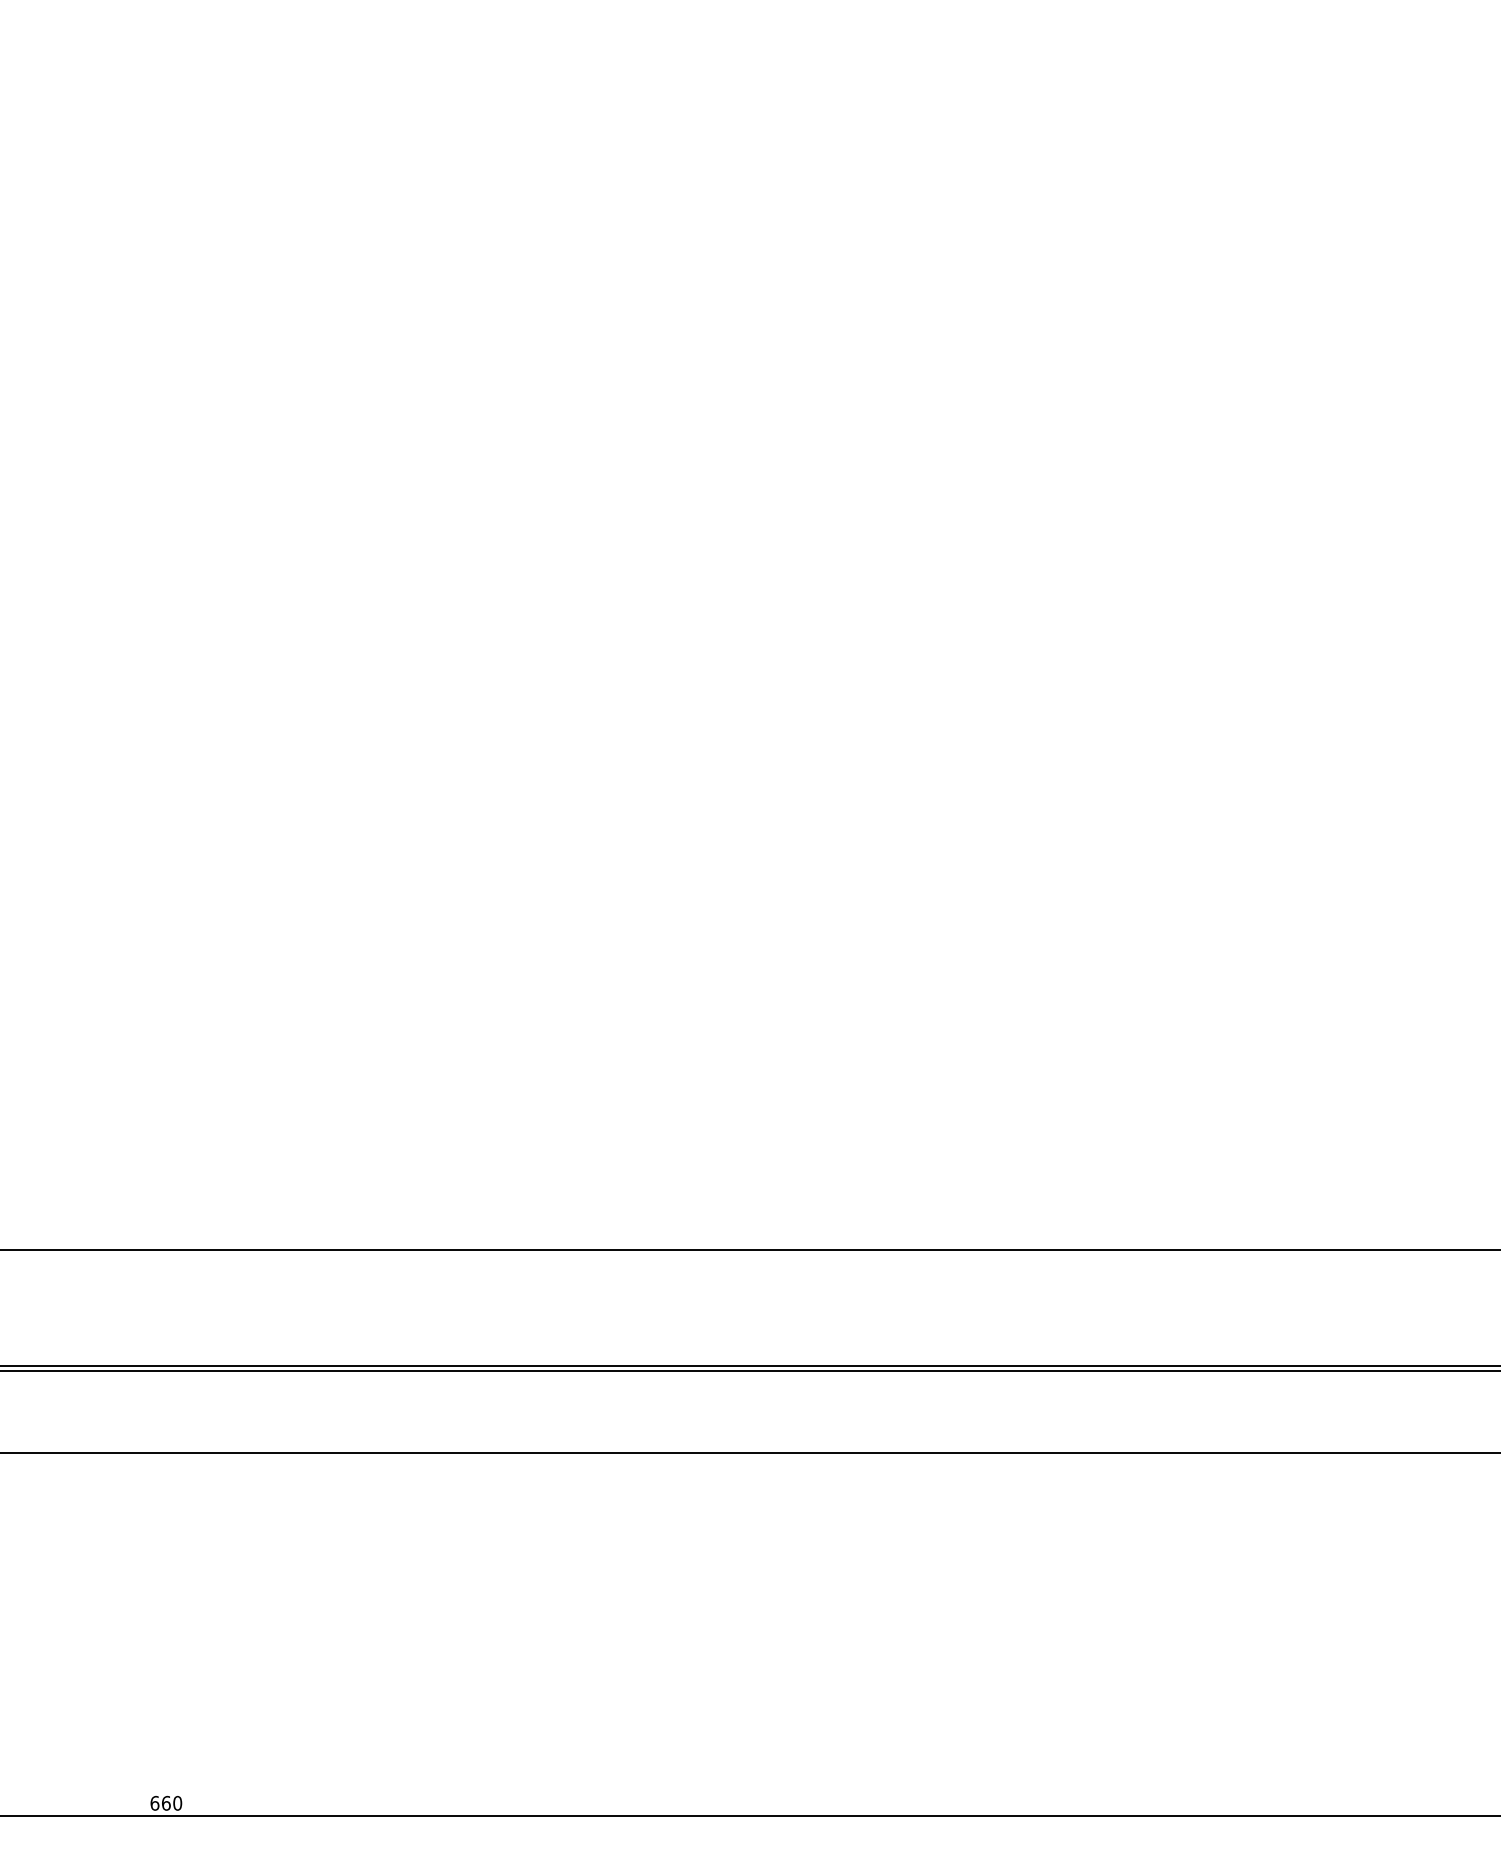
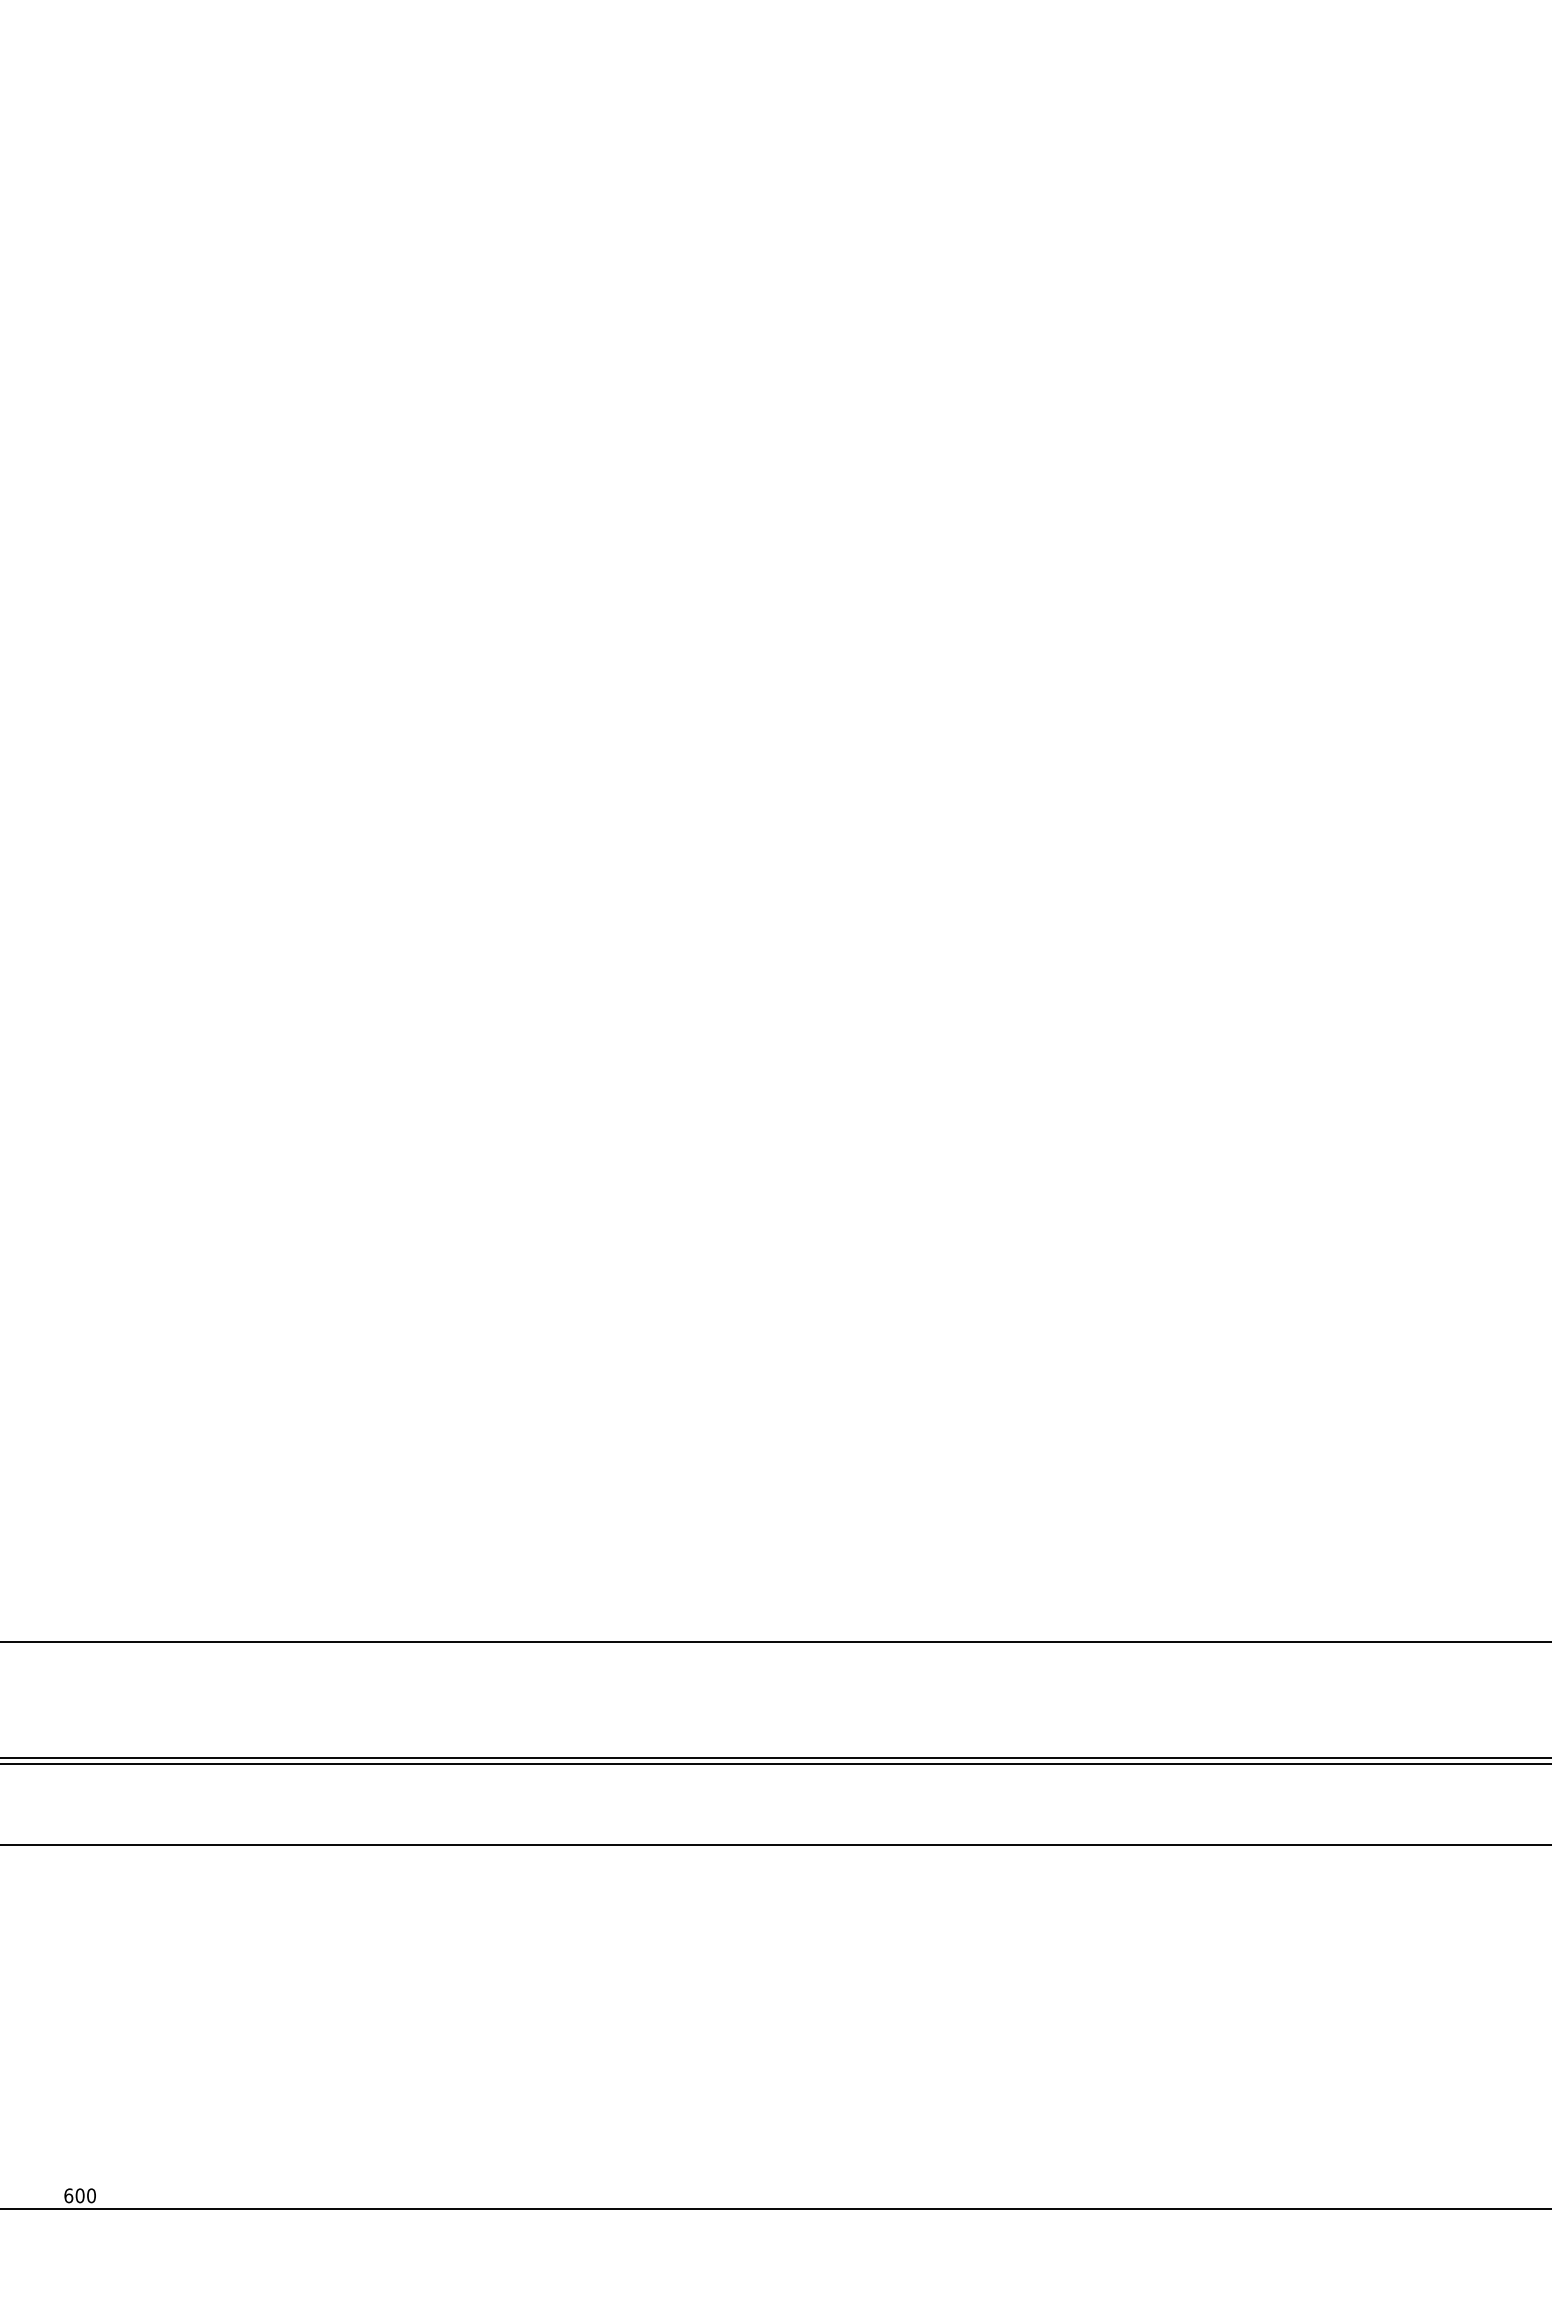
text: (165, 1803) -> (79, 2195), 660 -> 600

